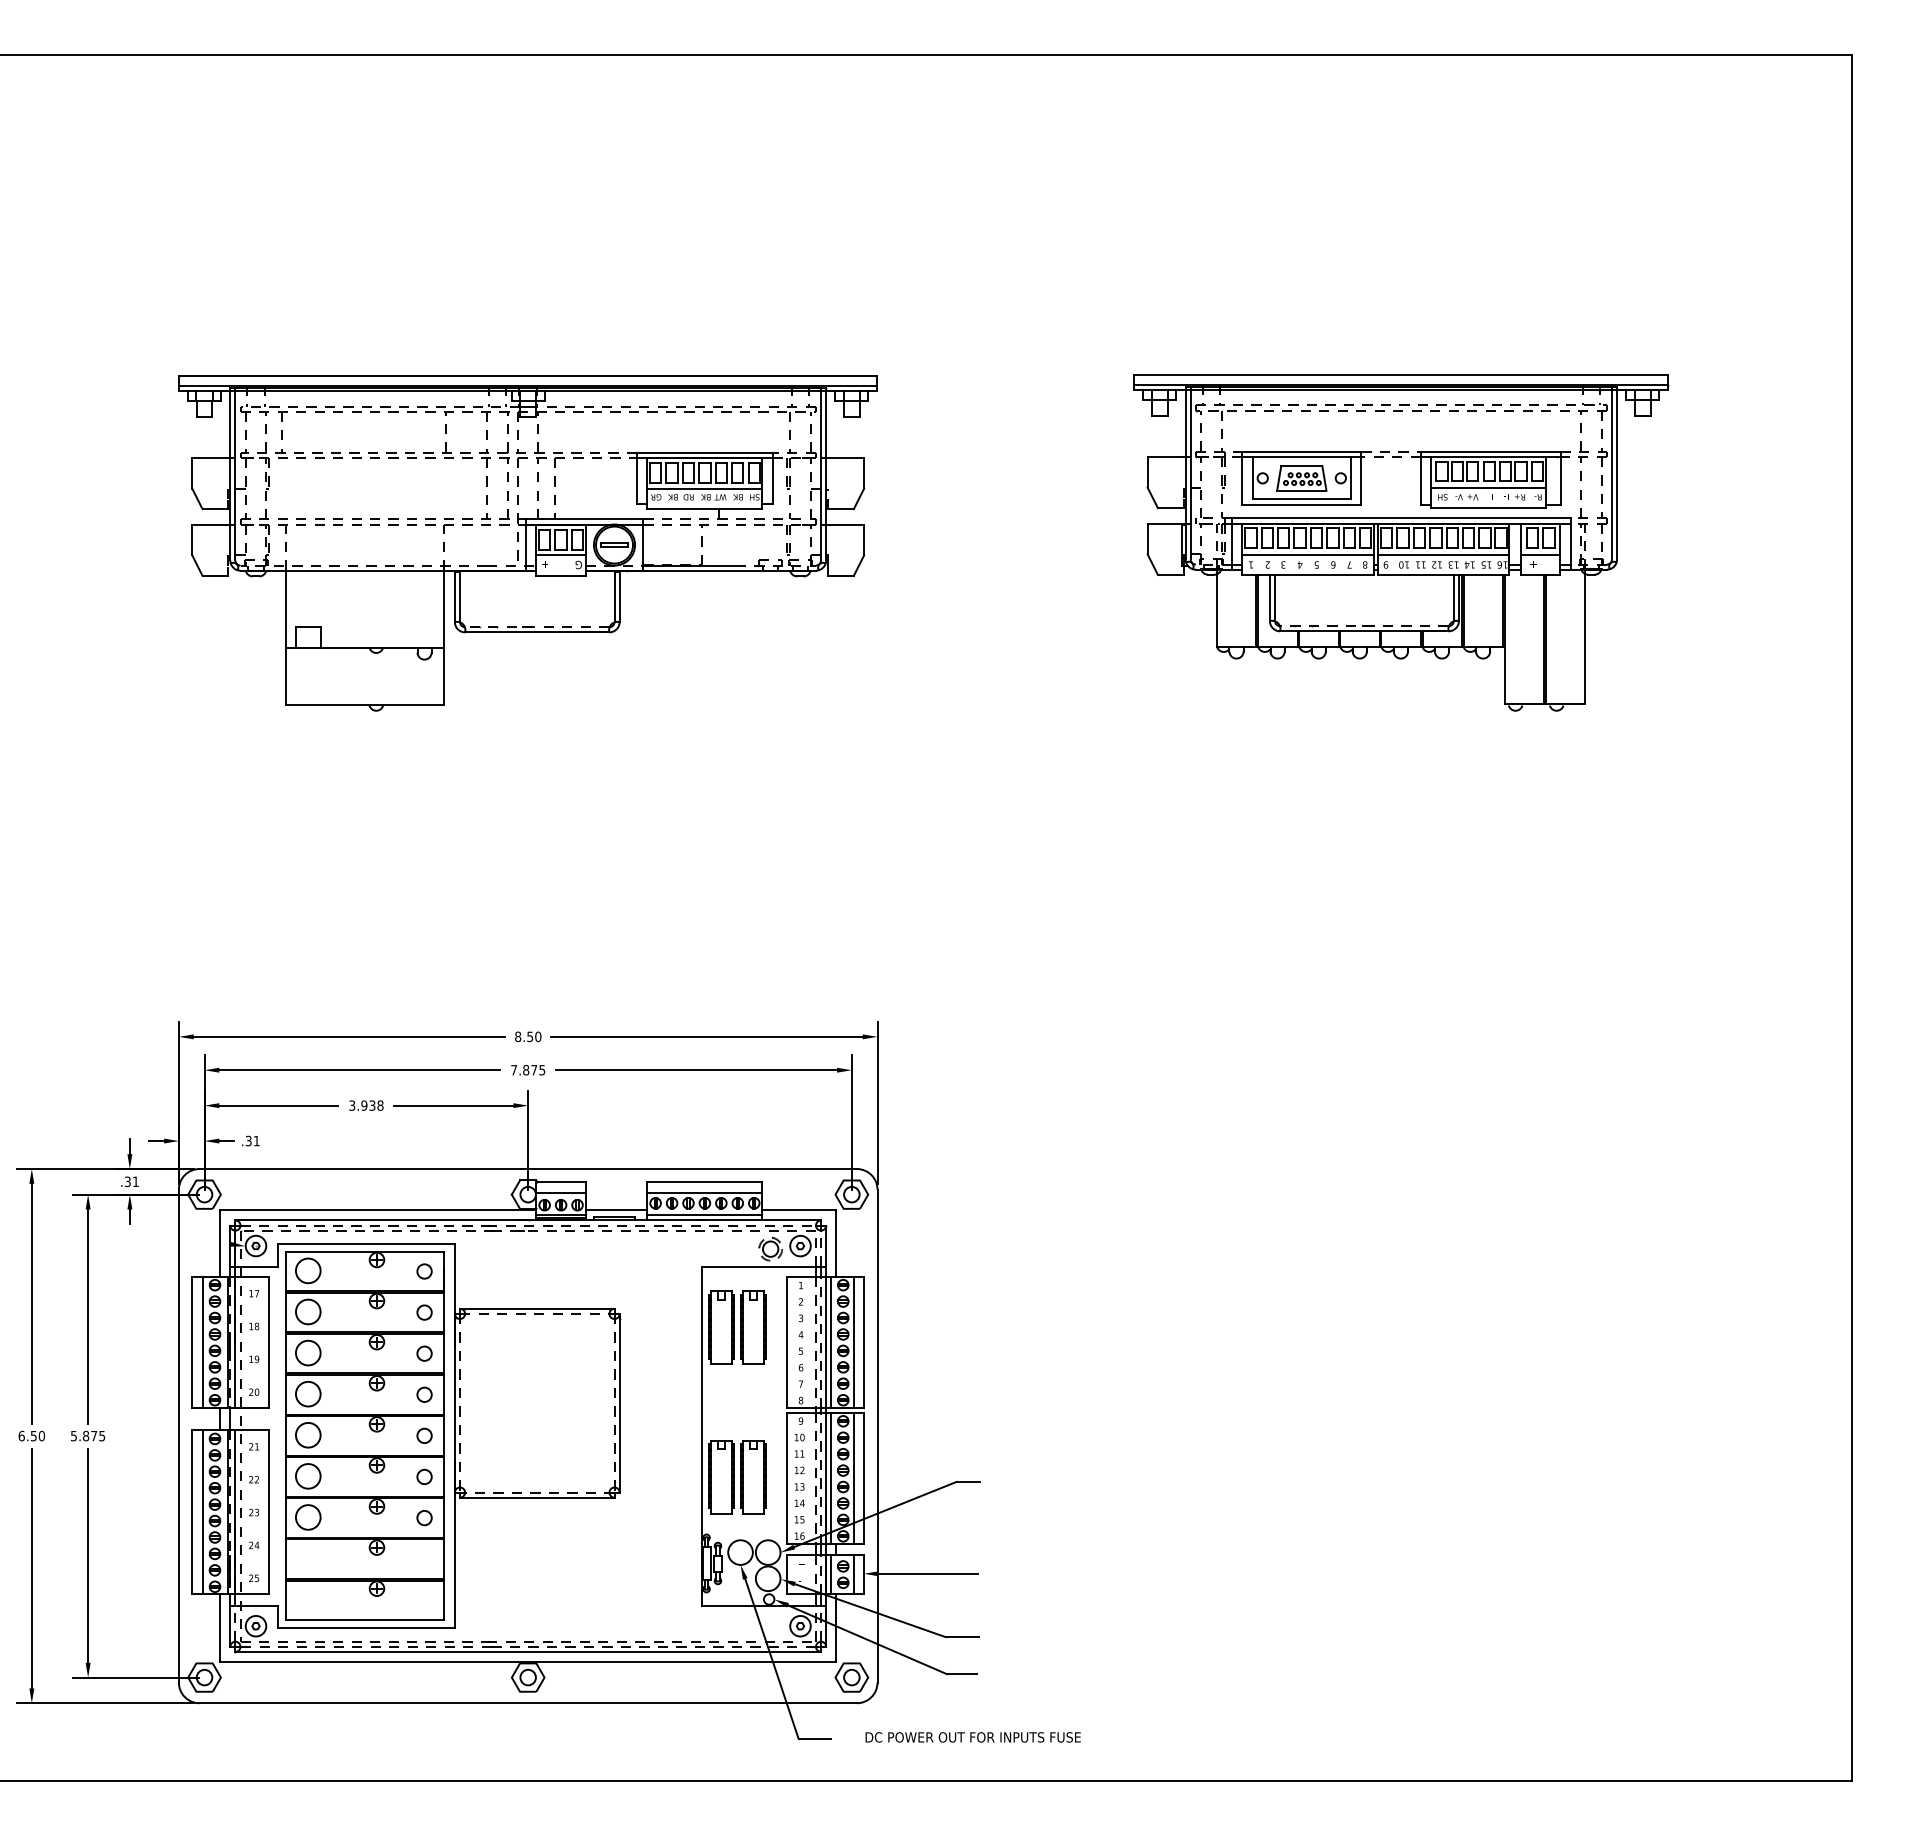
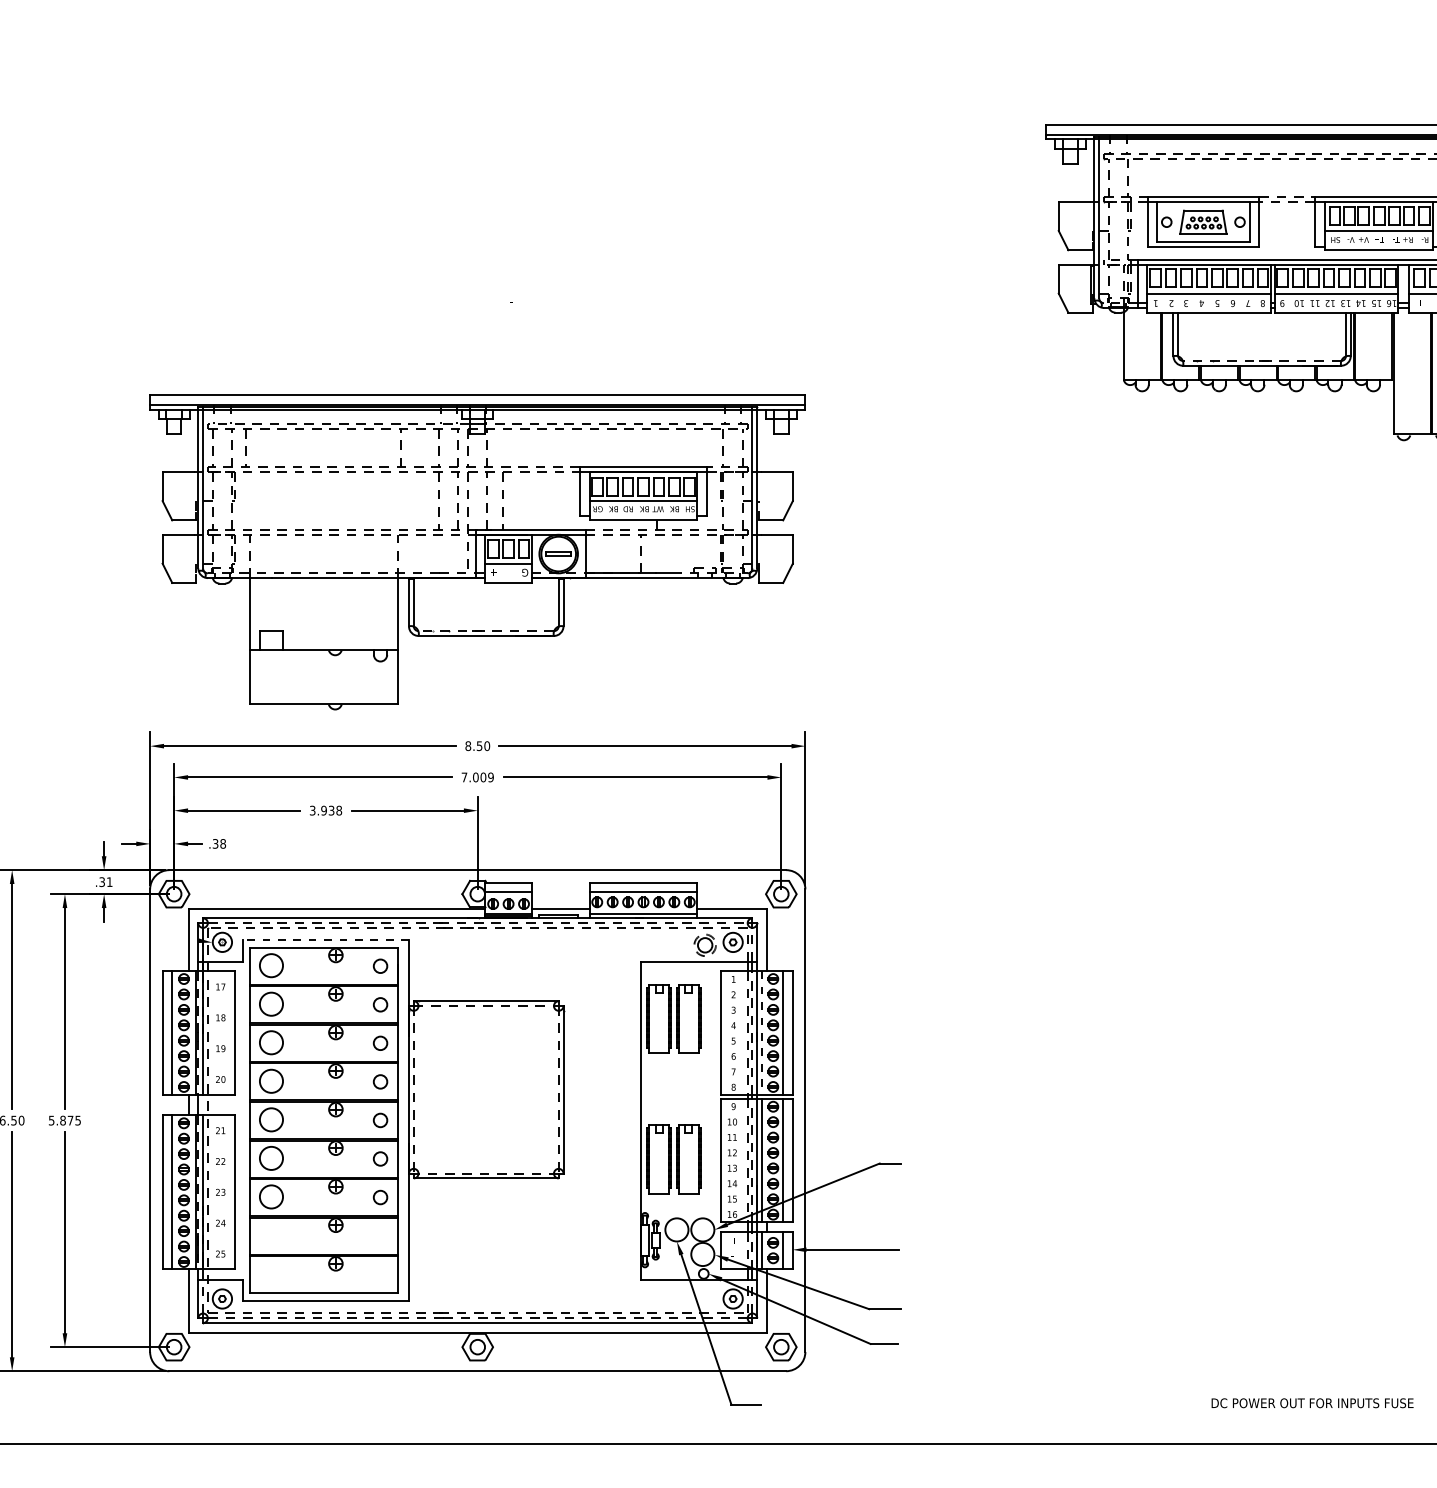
part: (527, 543) -> (477, 552), moved
text: (534, 1070) -> (483, 777), 7.875 -> 7.009
text: (256, 1140) -> (222, 843), .31 -> .38
line: (366, 1243) -> (326, 939), solid -> dashed
line: (831, 1342) -> (762, 1032), solid -> dashed
text: (972, 1737) -> (1311, 1403), moved

